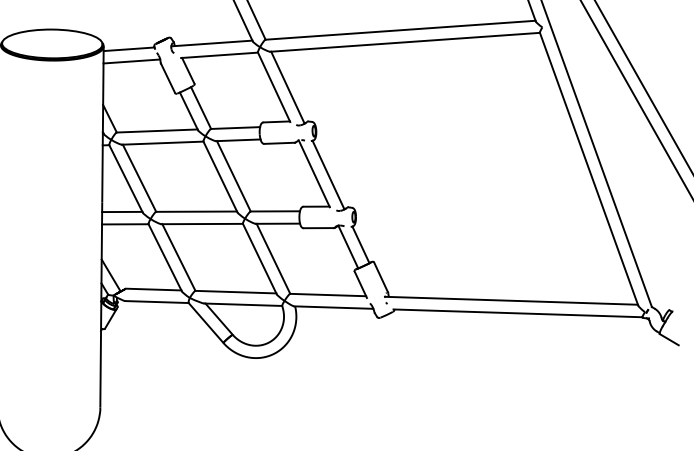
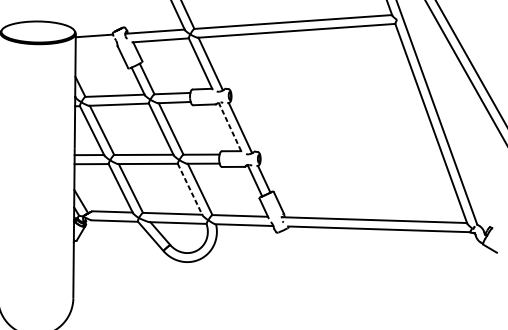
line: (131, 61) -> (96, 44), removed
line: (314, 173) -> (230, 126), solid -> dashed
line: (260, 259) -> (190, 189), solid -> dashed

